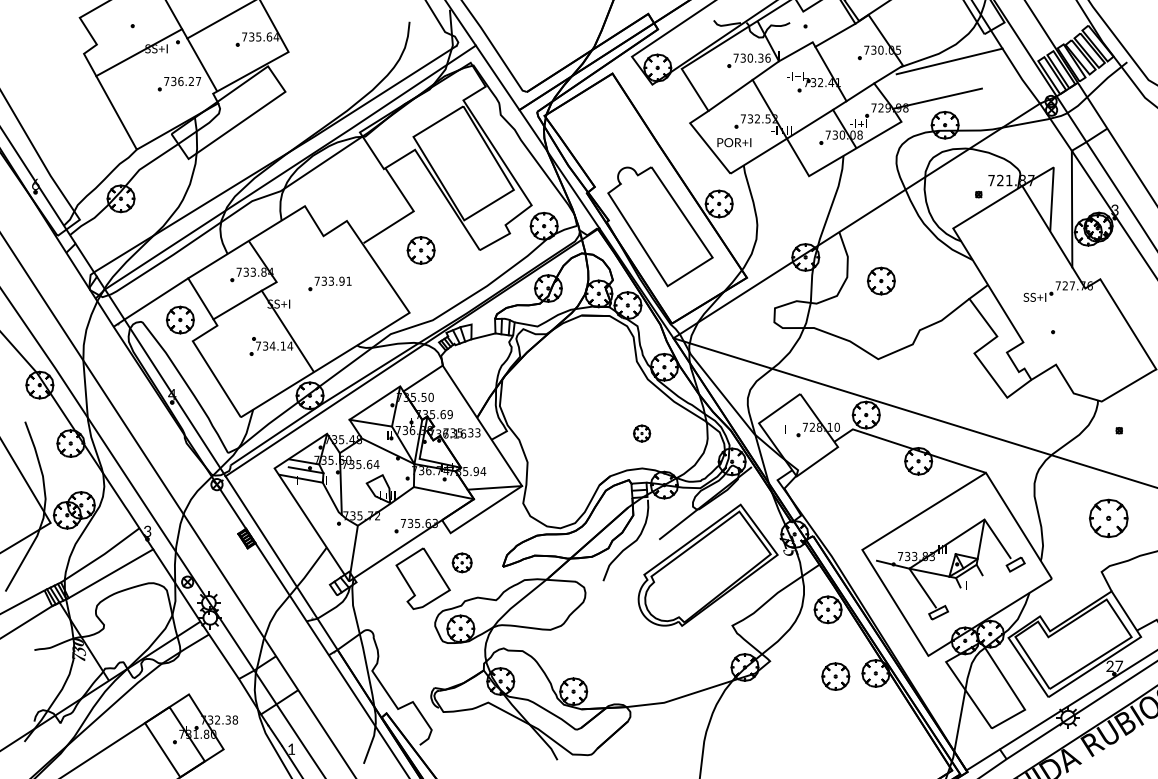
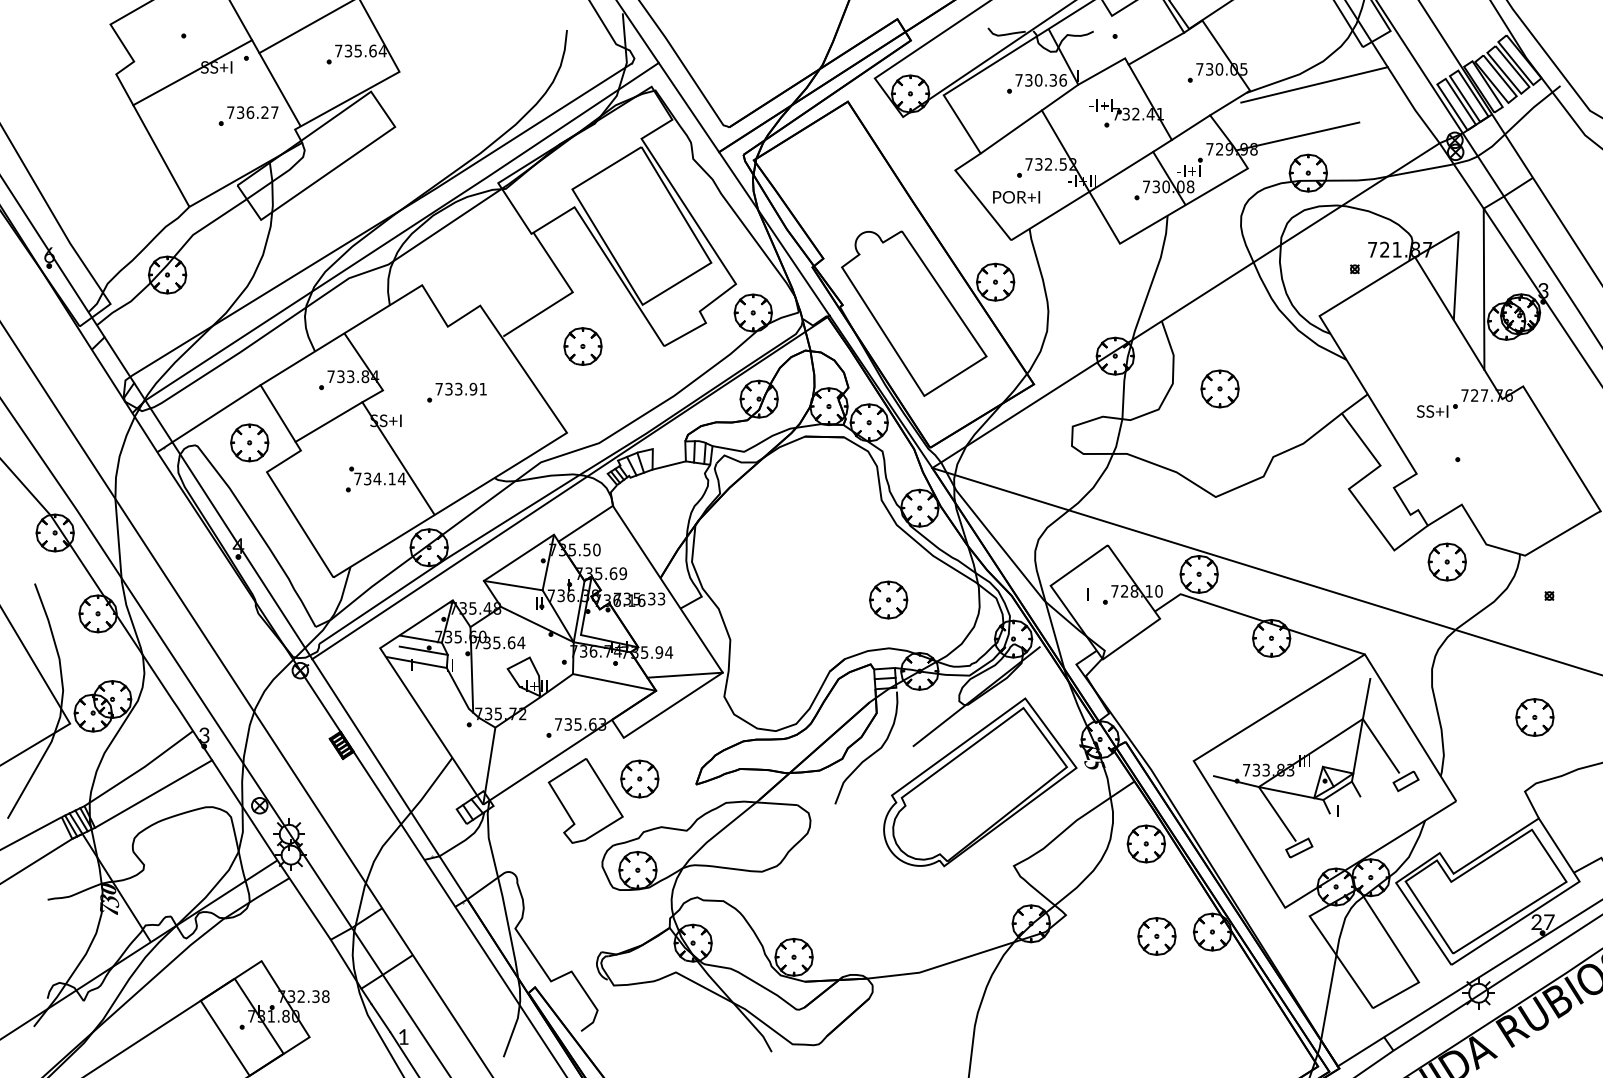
part: (1044, 405) -> (1446, 561), added
part: (641, 433) -> (888, 599), size x1.67
line: (987, 504) -> (1366, 698), added
part: (1108, 518) -> (1534, 717), size x0.71
part: (461, 562) -> (639, 778), size x1.43

